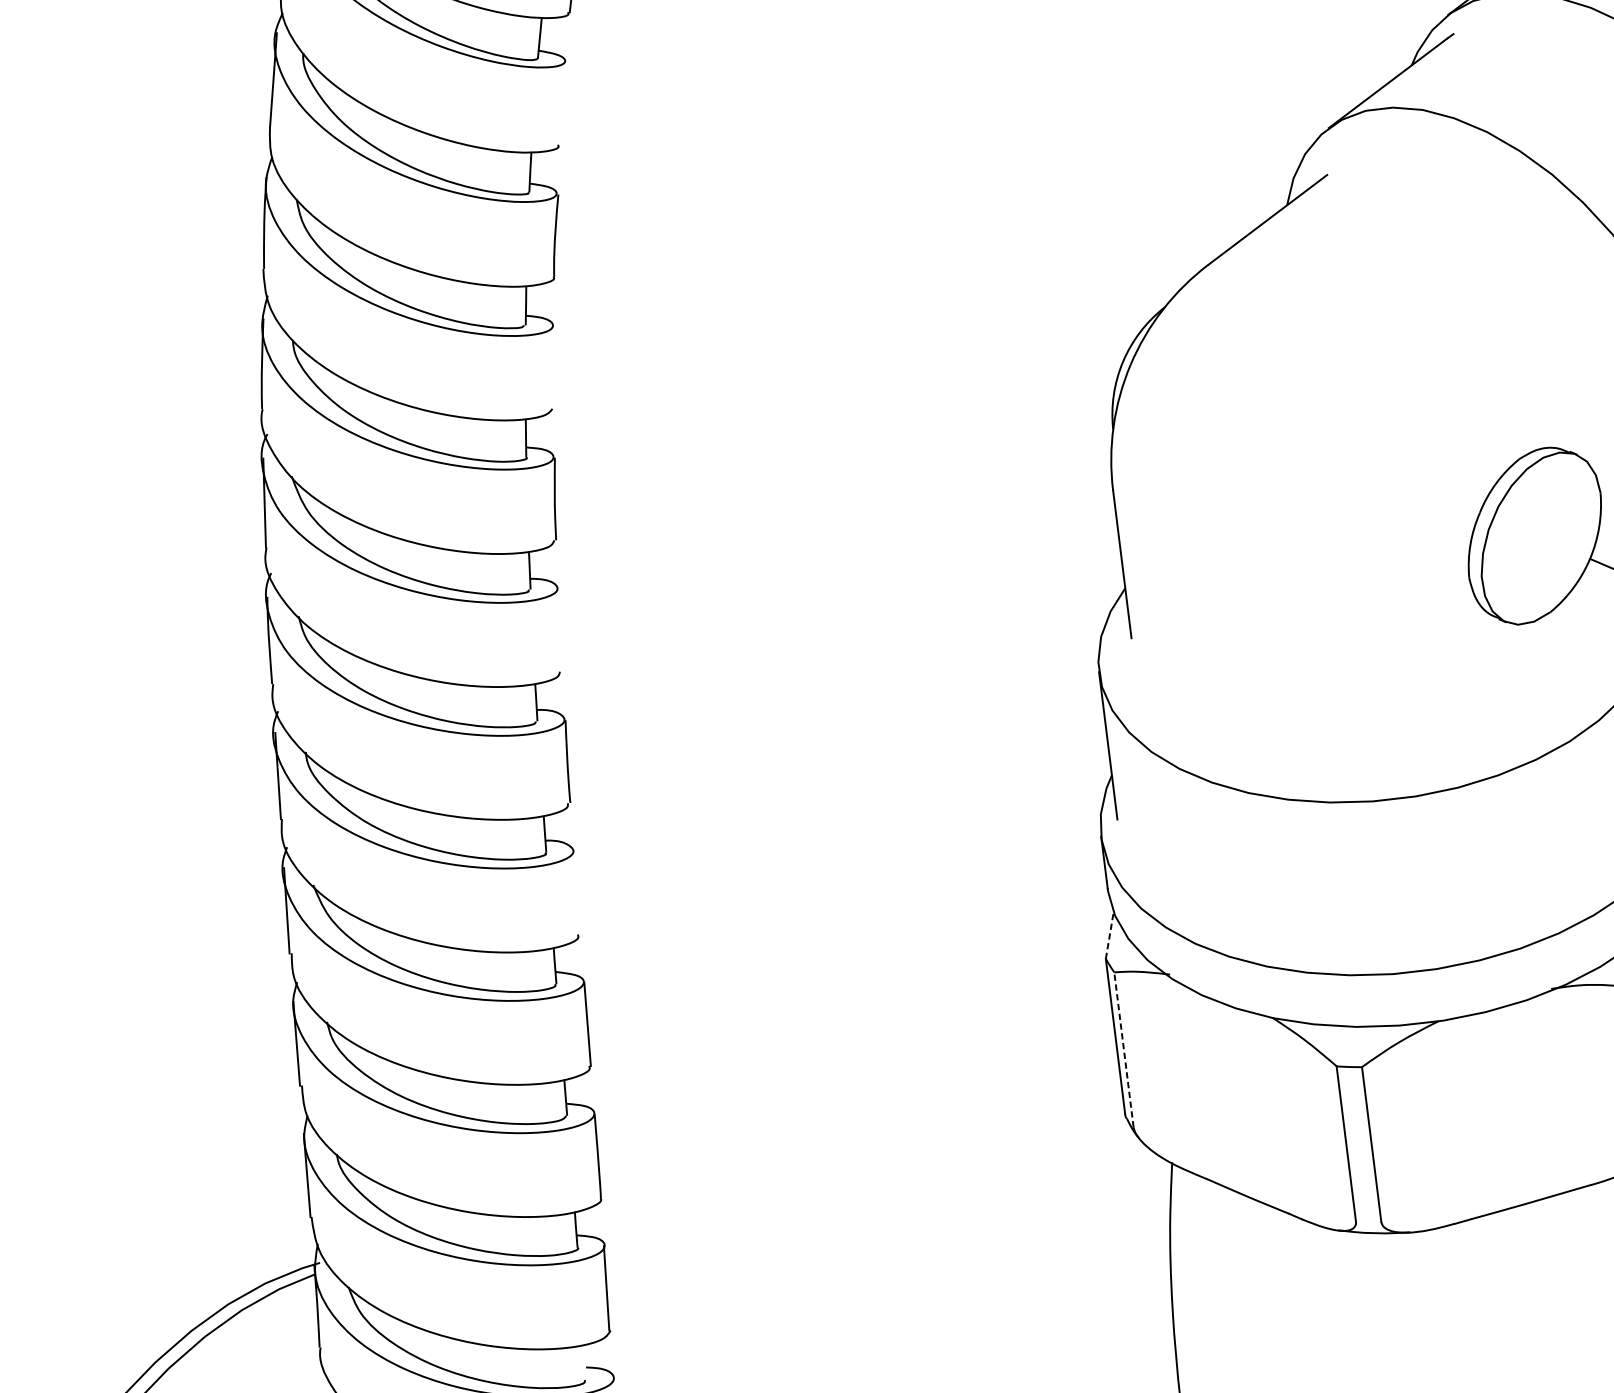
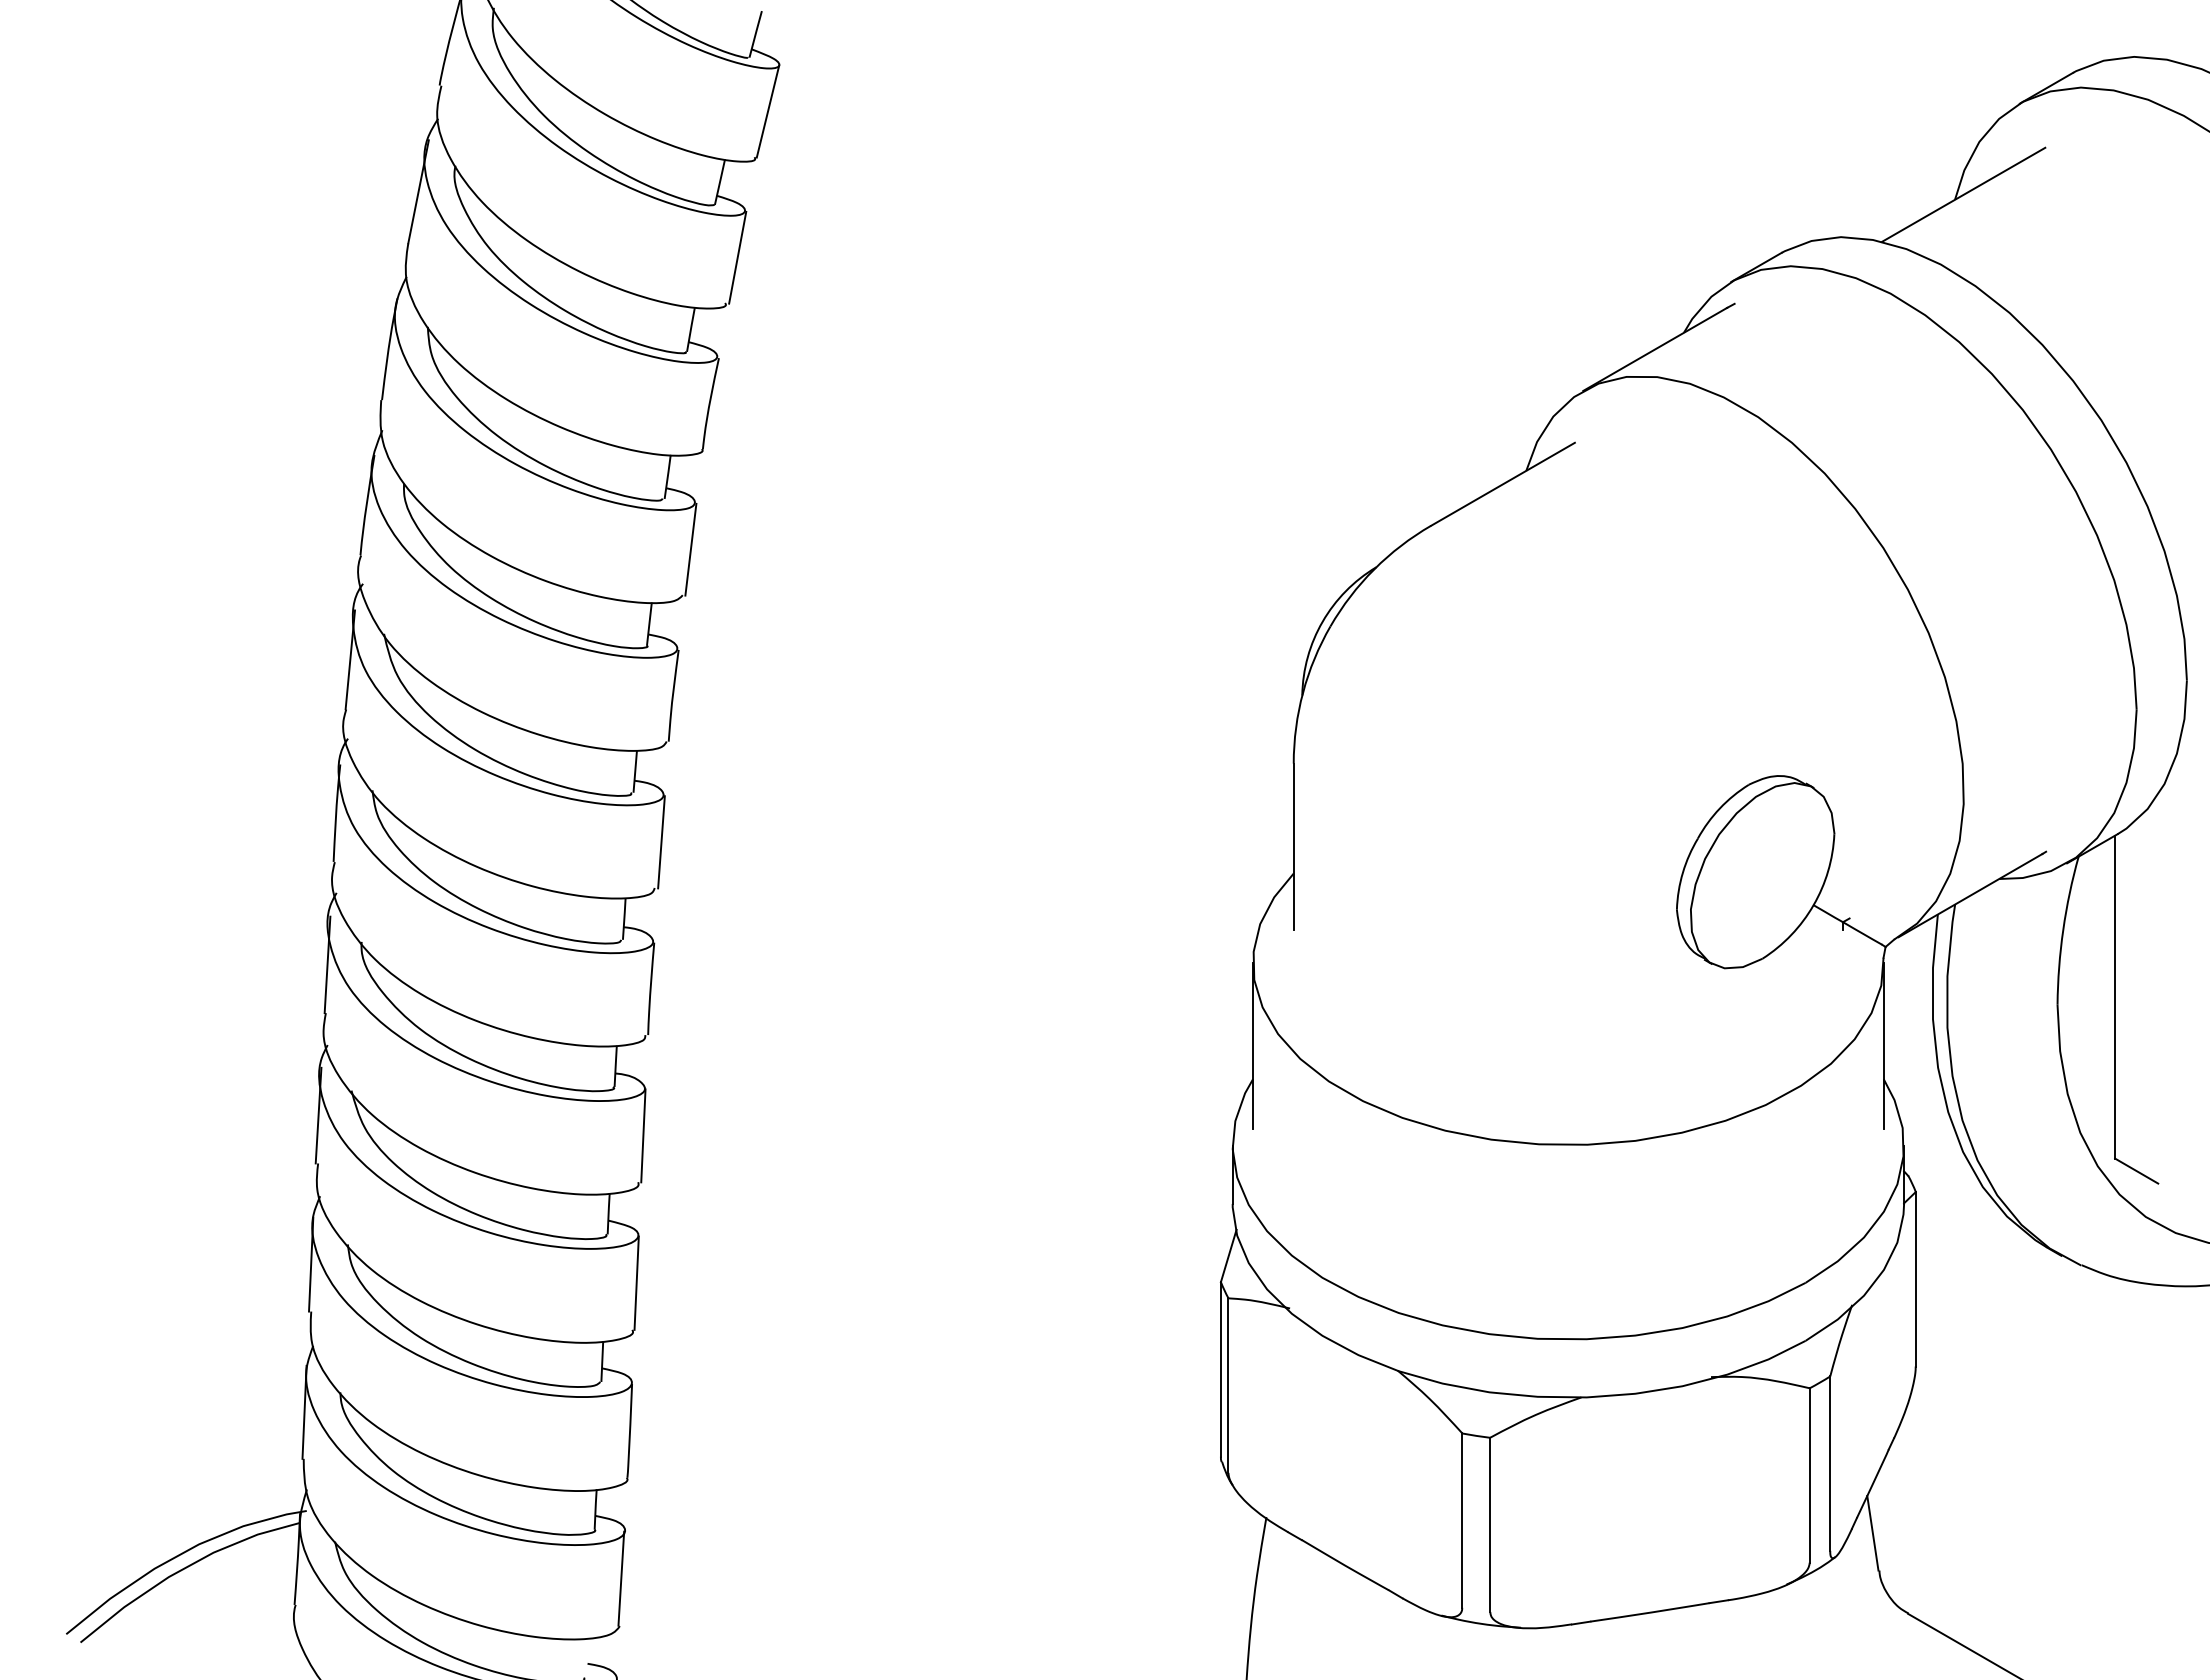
line: (563, 103) -> (737, 257), added
line: (554, 367) -> (690, 549), added
line: (560, 630) -> (661, 842), added
line: (577, 892) -> (643, 1135), added
line: (1109, 934) -> (1228, 1255), dashed -> solid
line: (1123, 1049) -> (1228, 1385), dashed -> solid

